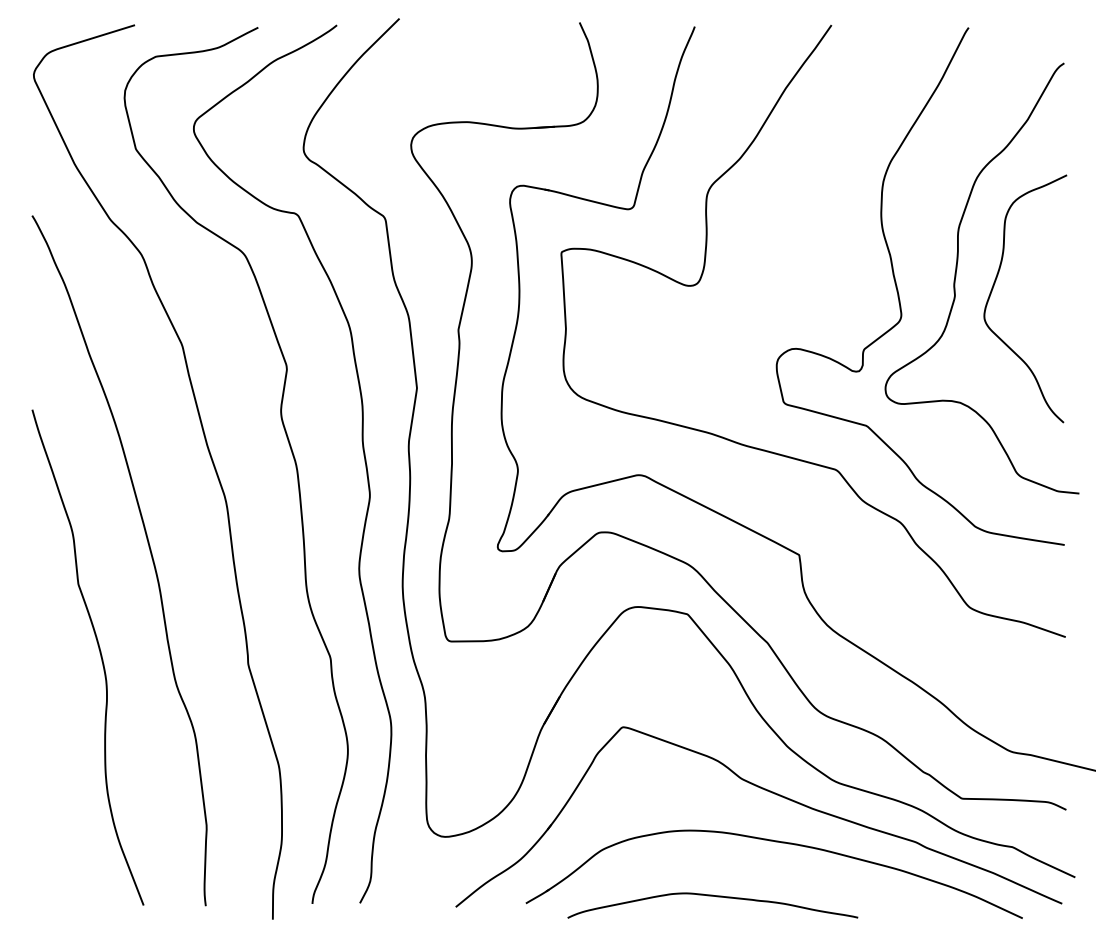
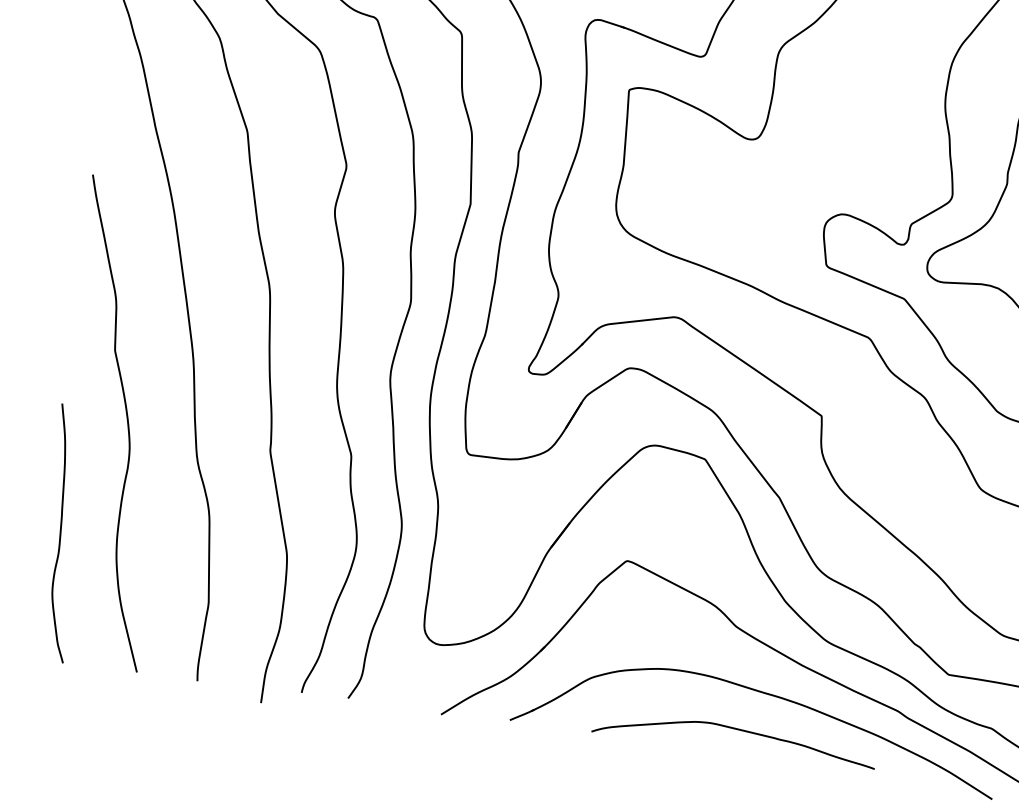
curve: (48, 775) -> (61, 533), added
curve: (716, 897) -> (739, 731), moved

